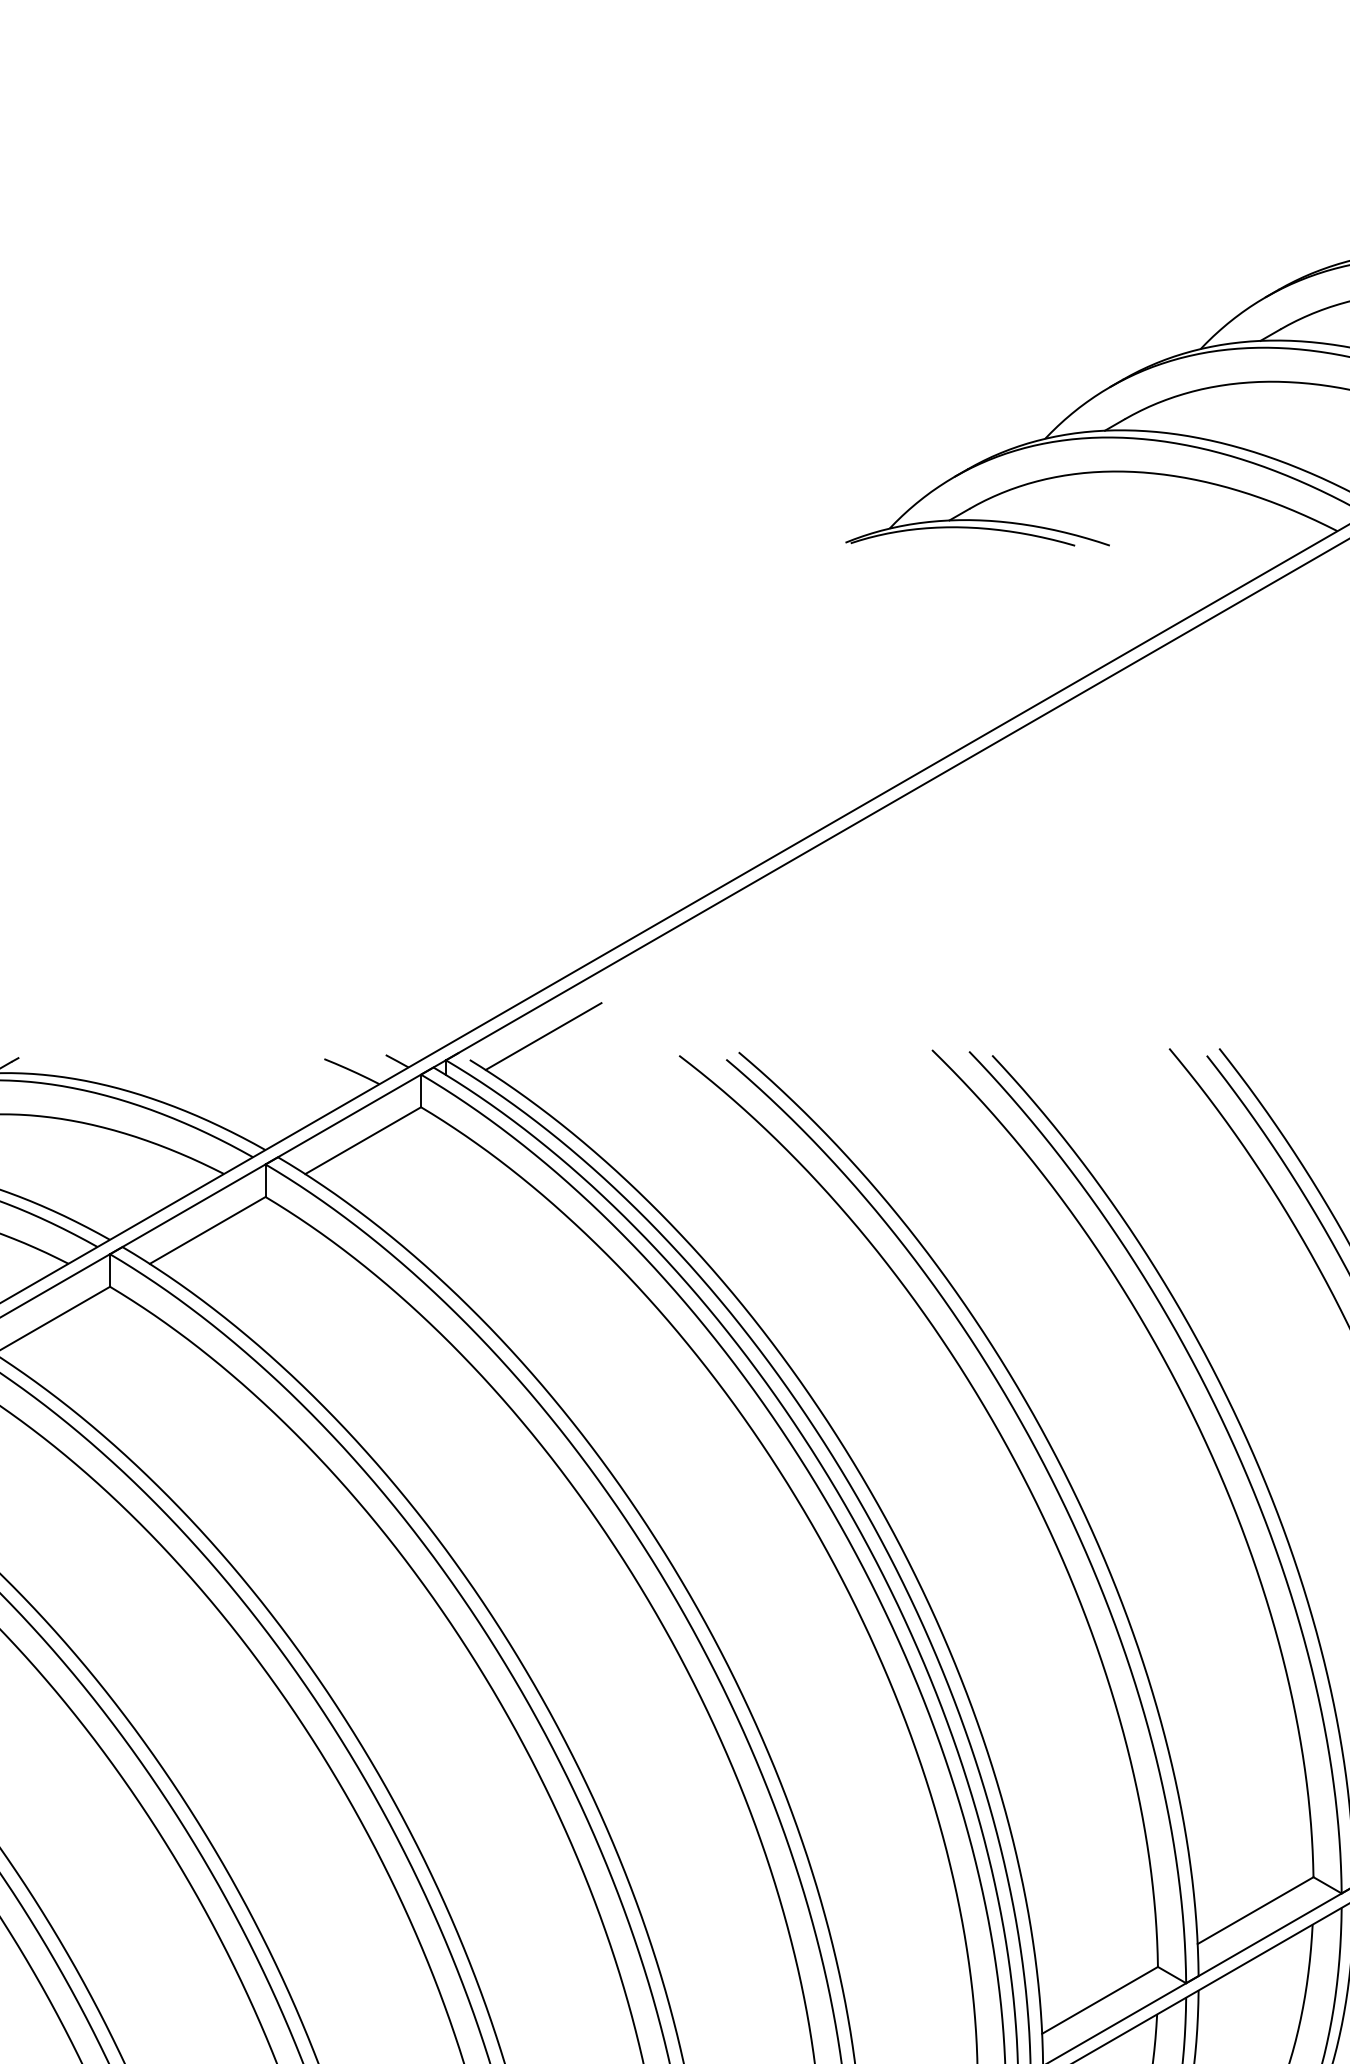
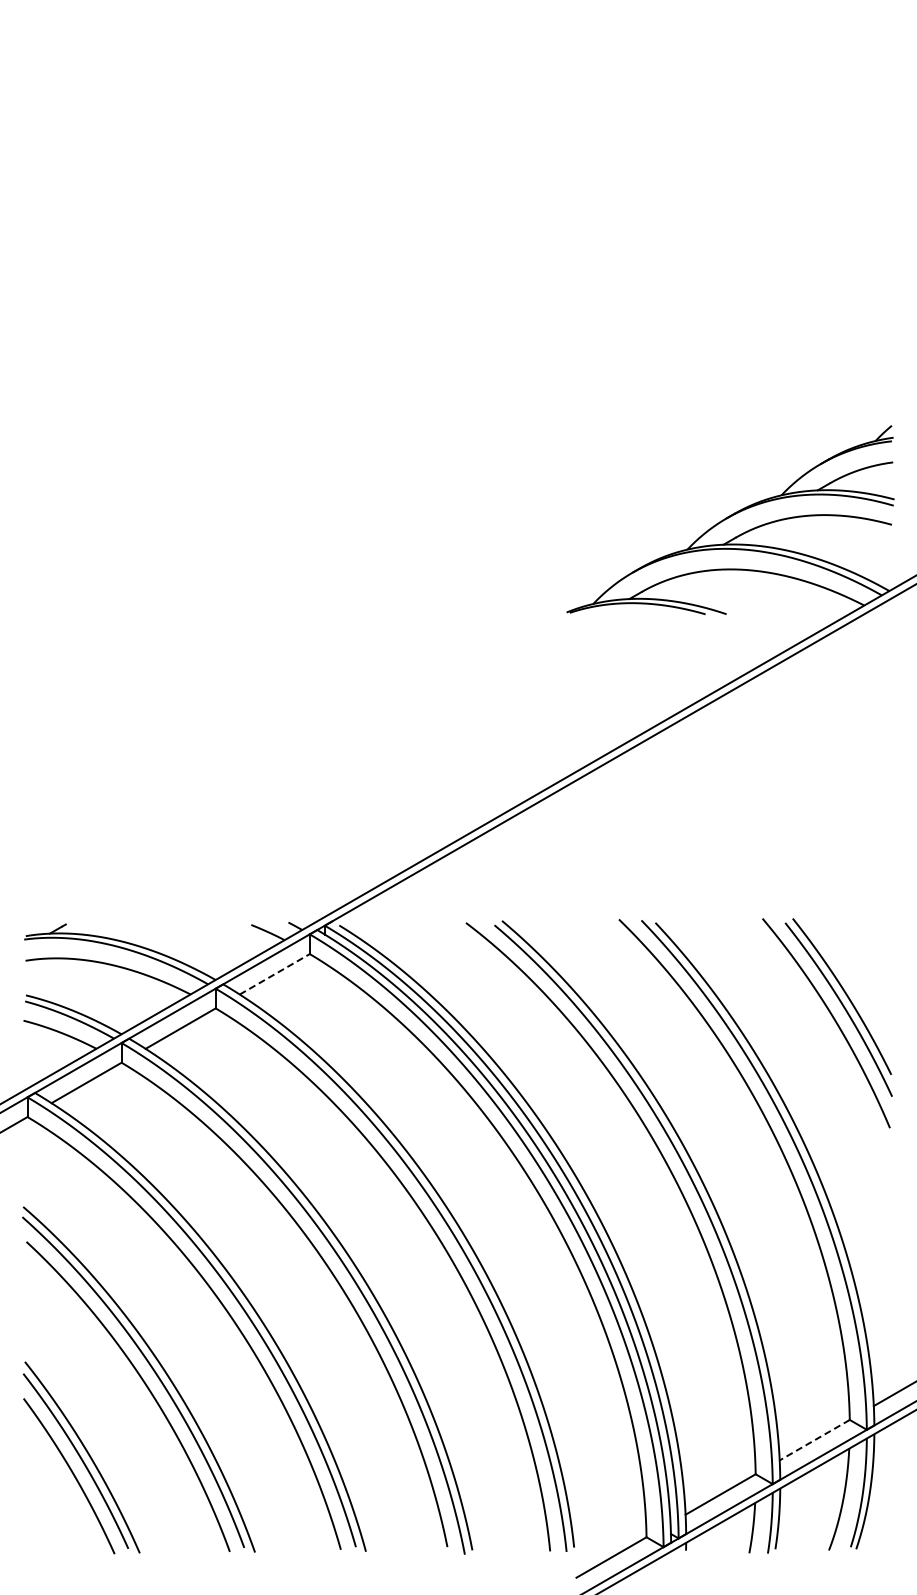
line: (542, 1036) -> (383, 911), removed
line: (364, 1140) -> (275, 974), solid -> dashed
line: (1255, 1911) -> (814, 1440), solid -> dashed

